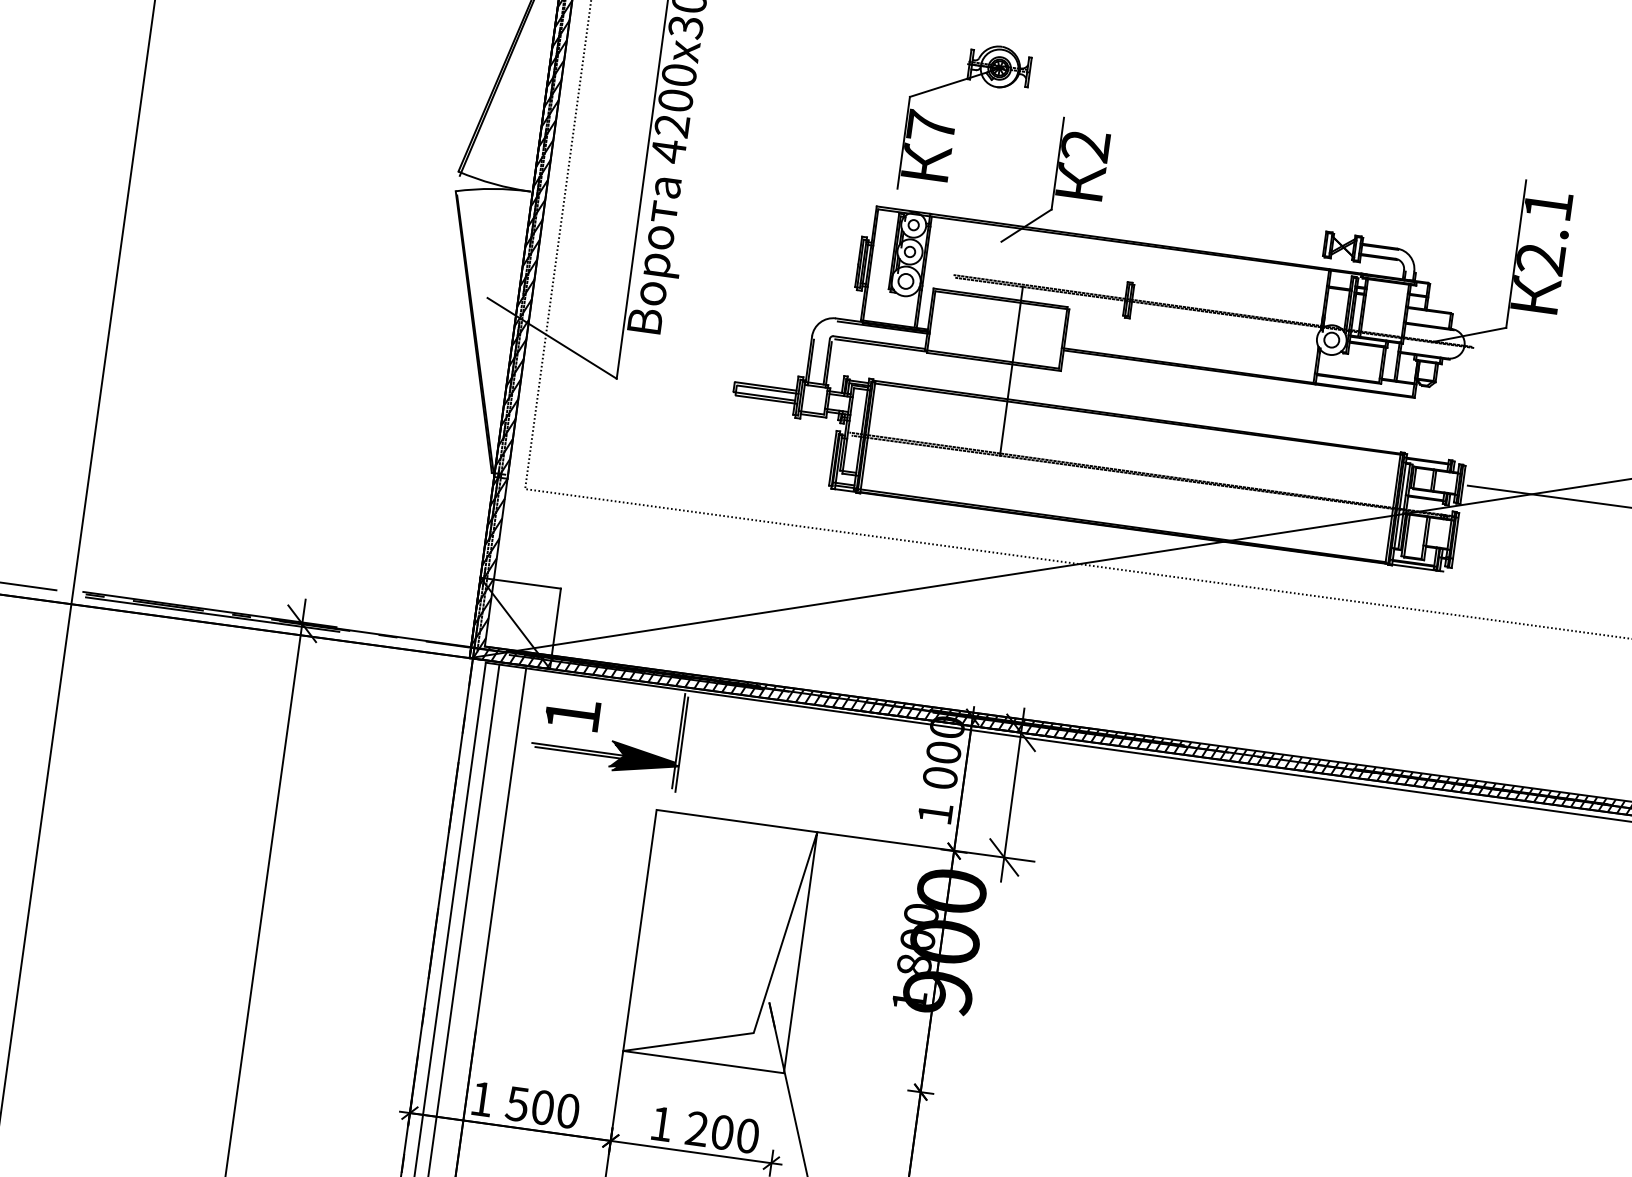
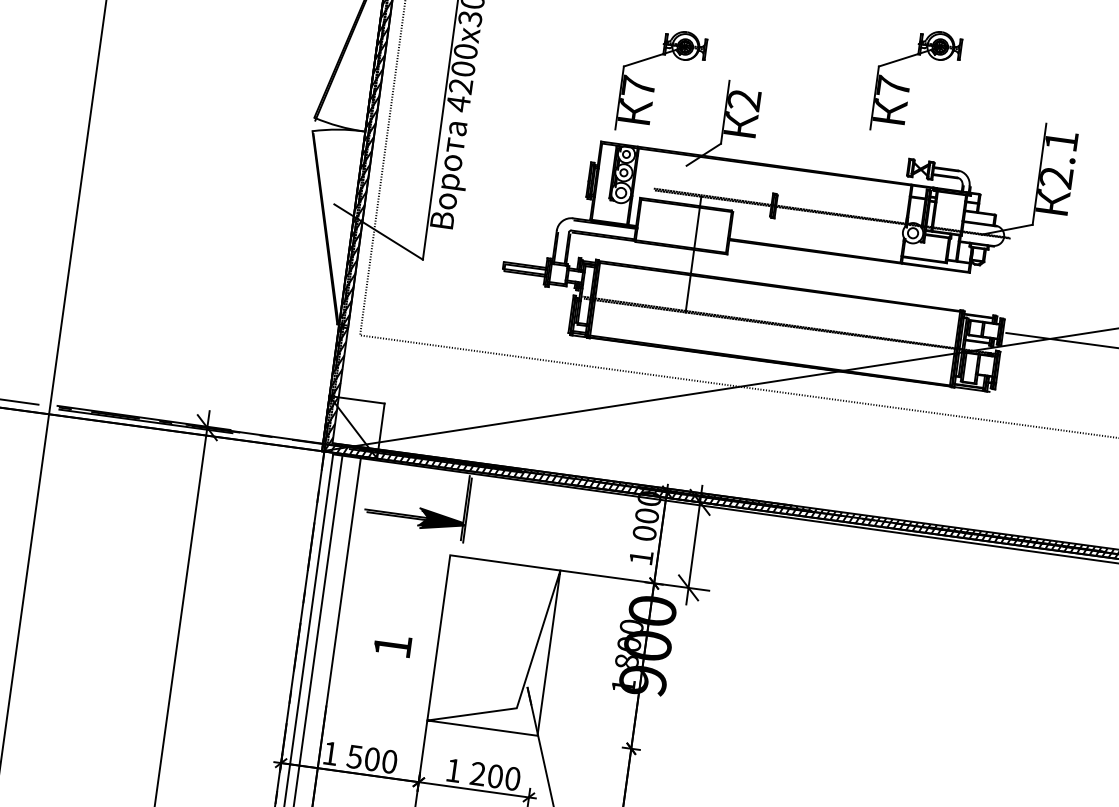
part: (1326, 128) -> (909, 88), added
text: (573, 716) -> (393, 647), moved

